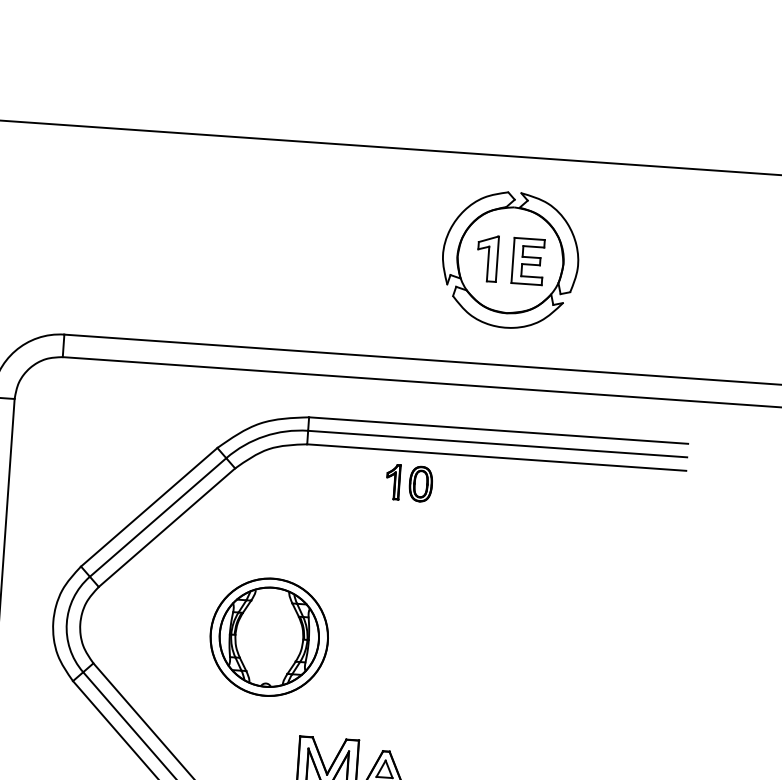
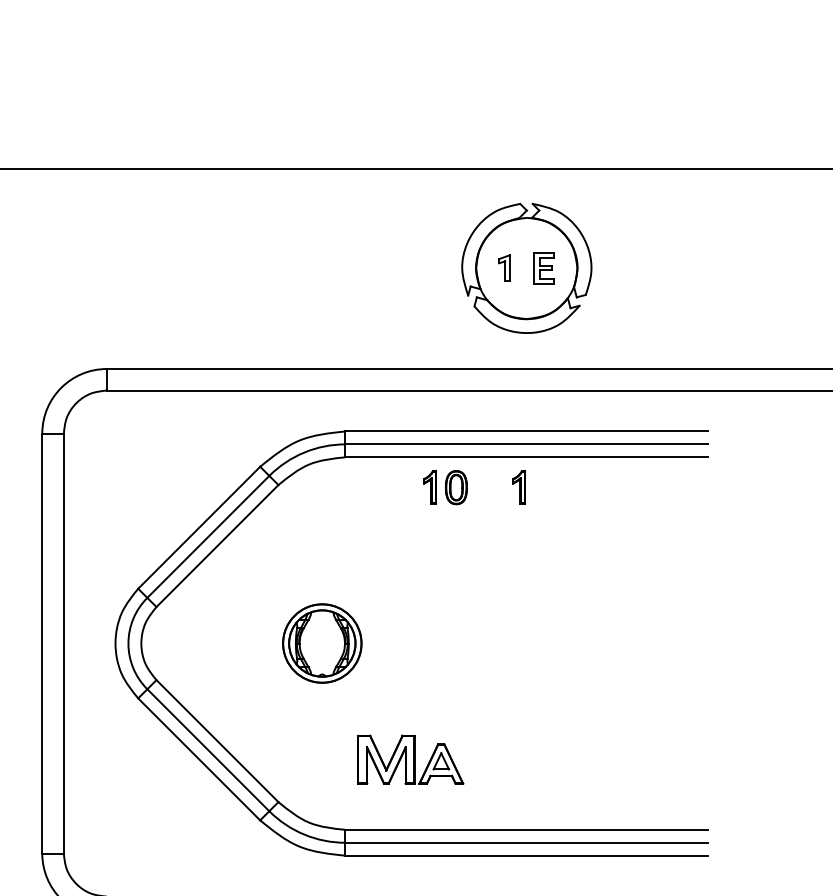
part: (487, 257) -> (504, 267), size x0.6
part: (527, 261) -> (543, 268), size x0.7
part: (485, 488) -> (518, 487), added
part: (269, 637) -> (322, 643), size x0.7

